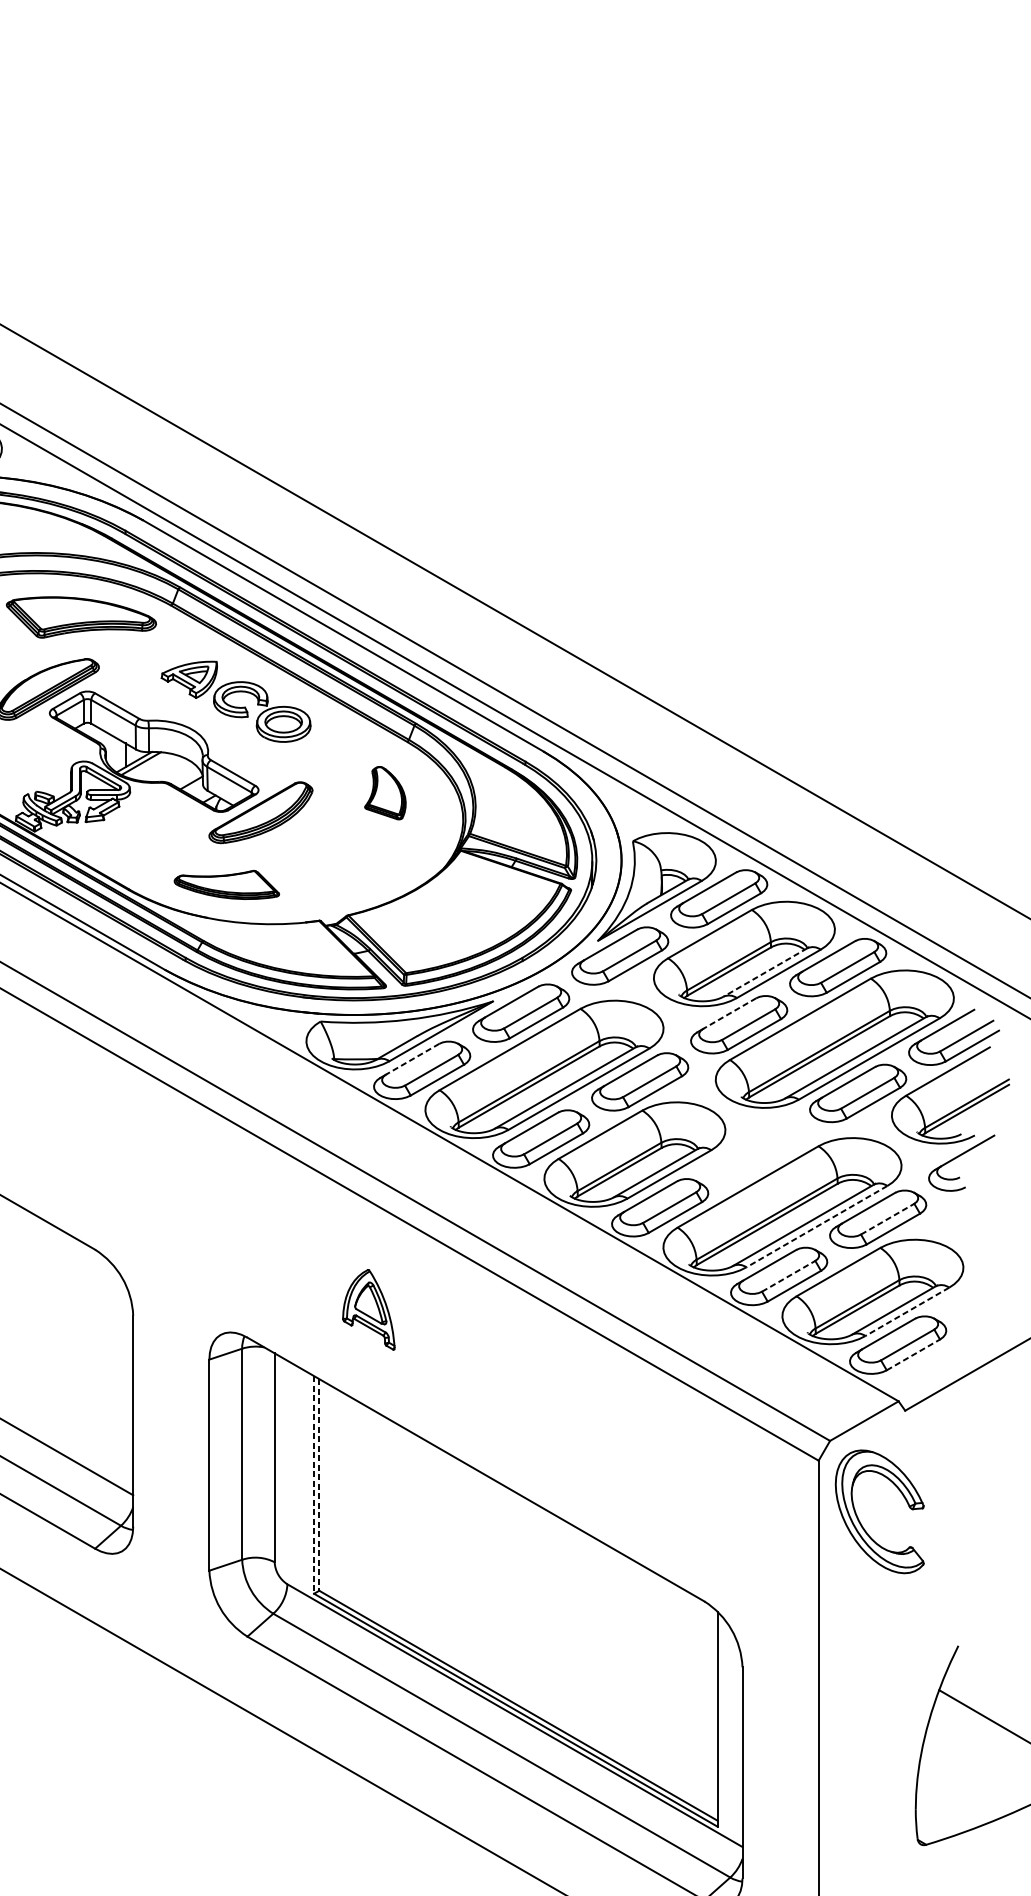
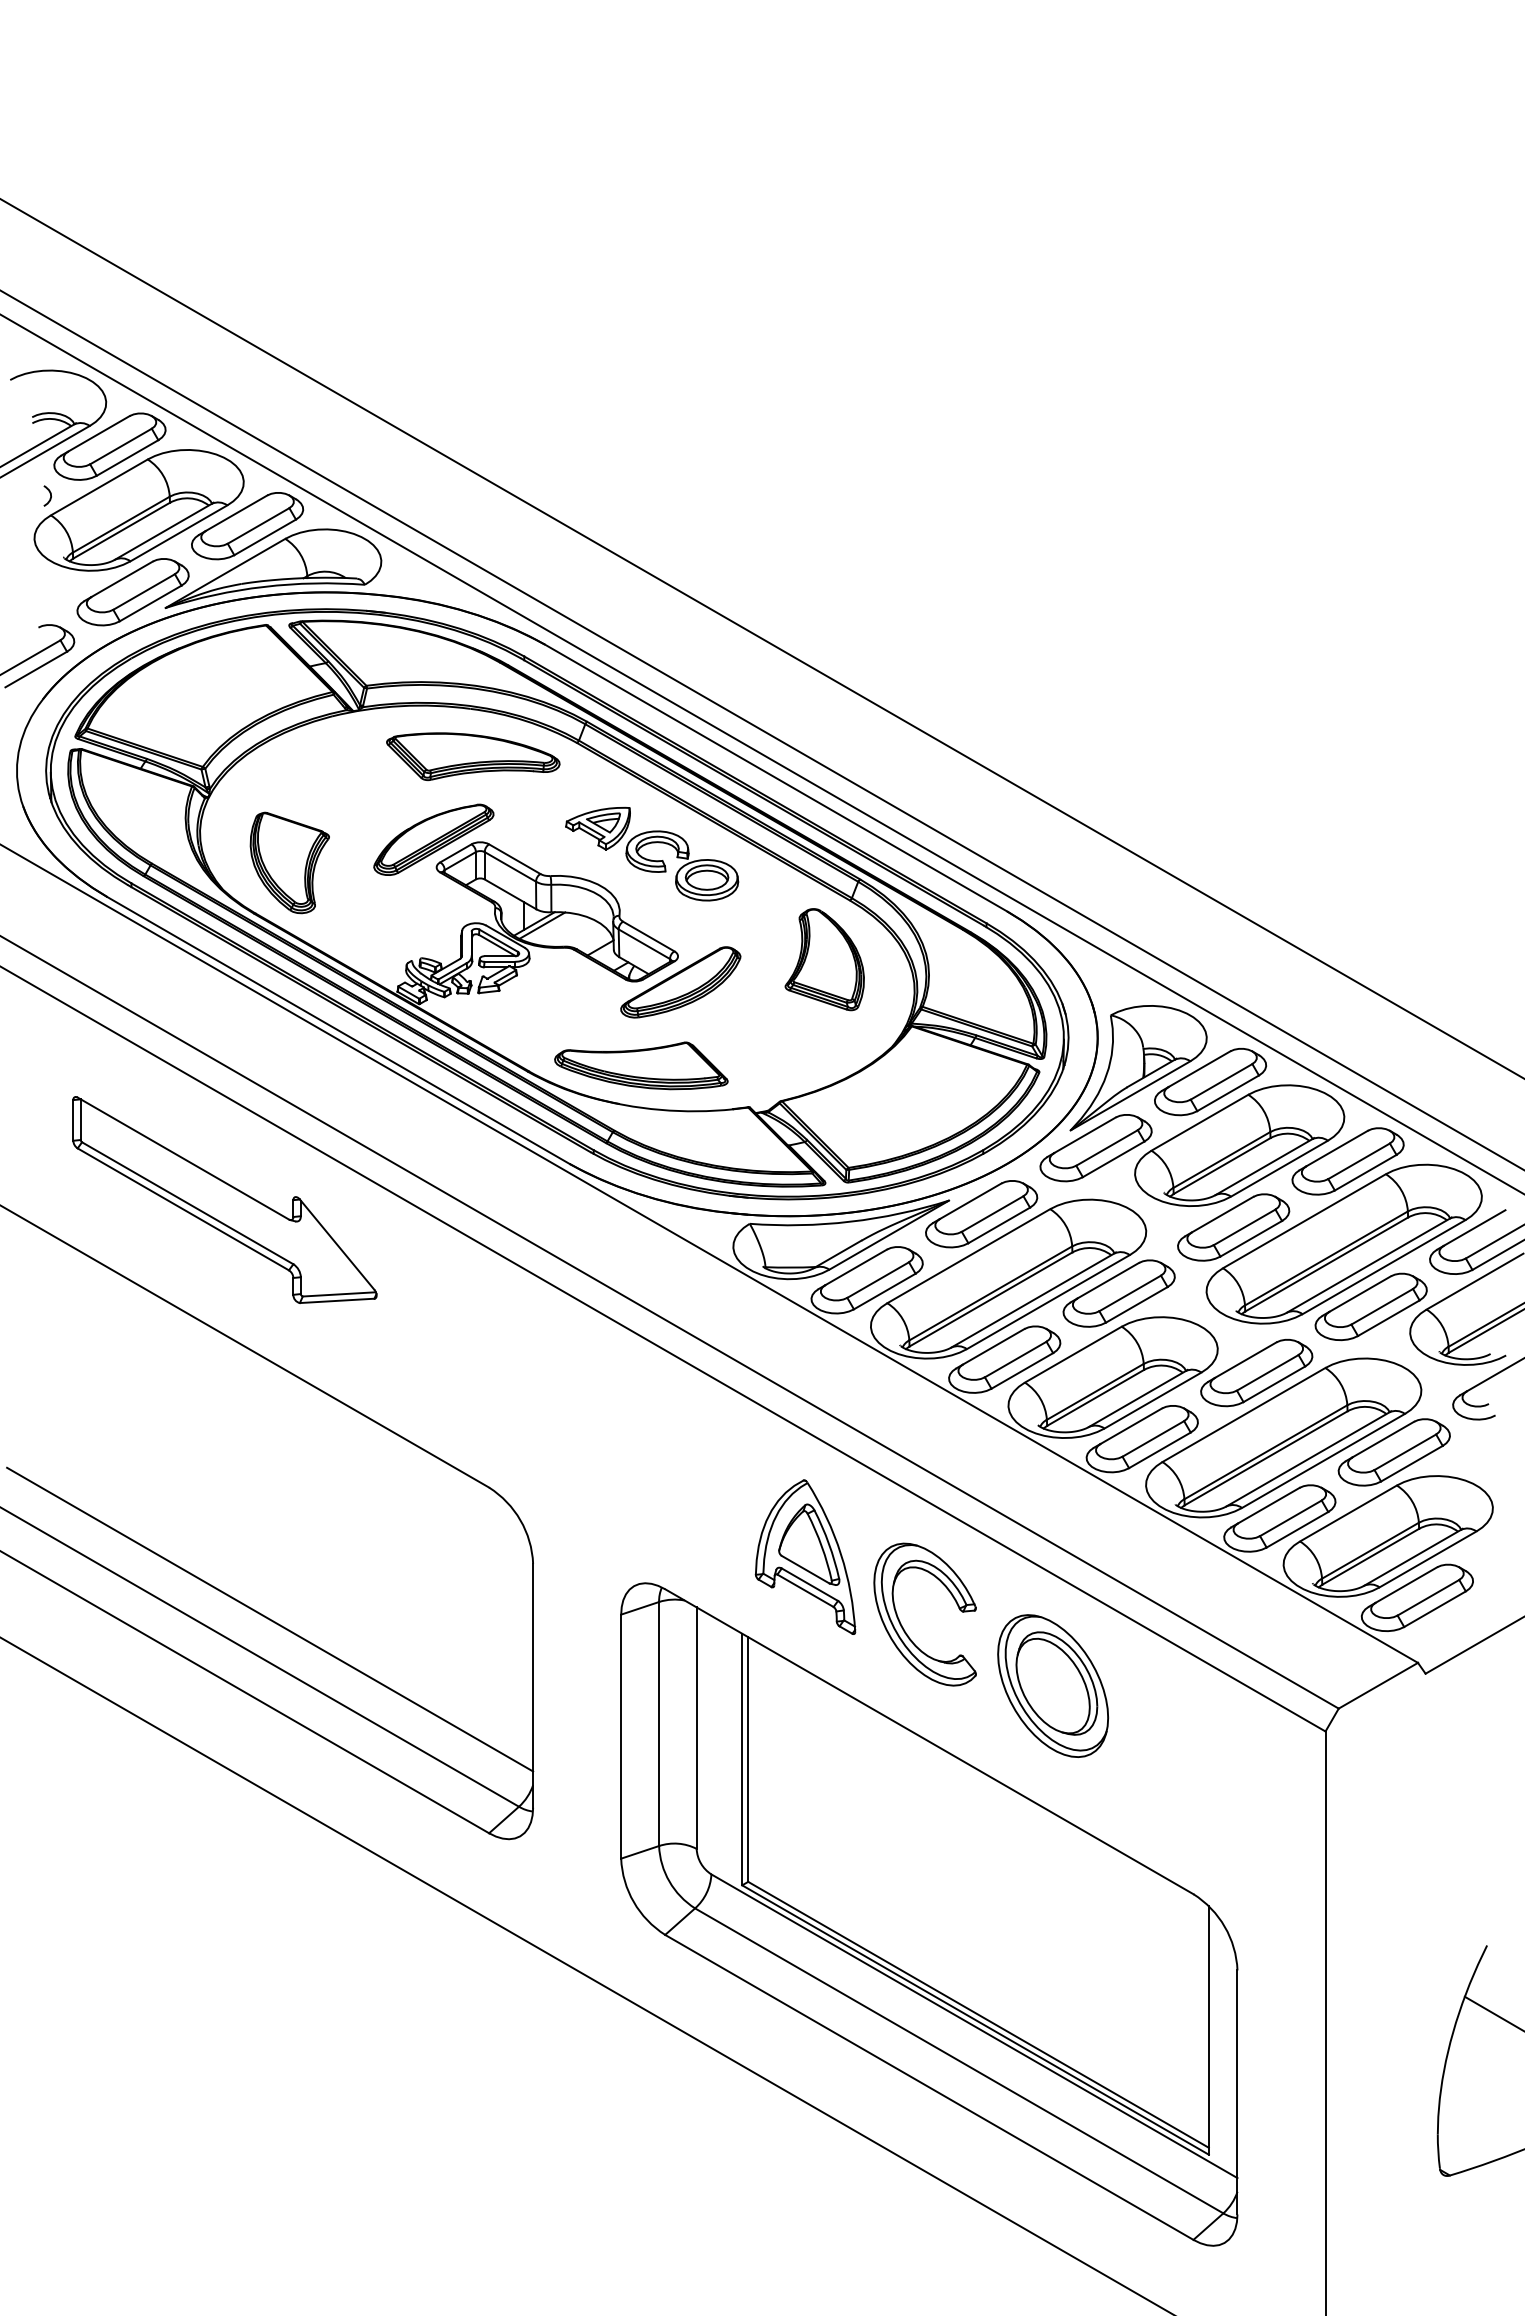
part: (385, 792) -> (824, 959), size x1.67
part: (226, 884) -> (641, 1065), size x1.43
line: (765, 972) -> (1263, 1167), dashed -> solid
line: (729, 1013) -> (1222, 1214), dashed -> solid
line: (412, 1059) -> (856, 1267), dashed -> solid
part: (758, 1151) -> (1256, 1373), added
line: (887, 1219) -> (1405, 1452), dashed -> solid
line: (816, 1227) -> (1323, 1461), dashed -> solid
line: (788, 1276) -> (1290, 1518), dashed -> solid
part: (368, 1309) -> (805, 1556), size x1.67
line: (907, 1311) -> (1428, 1559), dashed -> solid
line: (913, 1355) -> (1435, 1609), dashed -> solid
part: (582, 1420) -> (1052, 1685), added
line: (314, 1484) -> (742, 1759), dashed -> solid
line: (319, 1485) -> (748, 1760), dashed -> solid
part: (860, 1521) -> (902, 1625), moved

